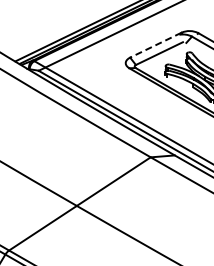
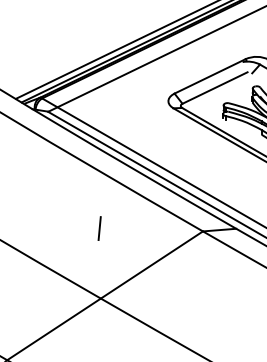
line: (155, 45) -> (209, 76), dashed -> solid
line: (75, 155) -> (99, 228), added

